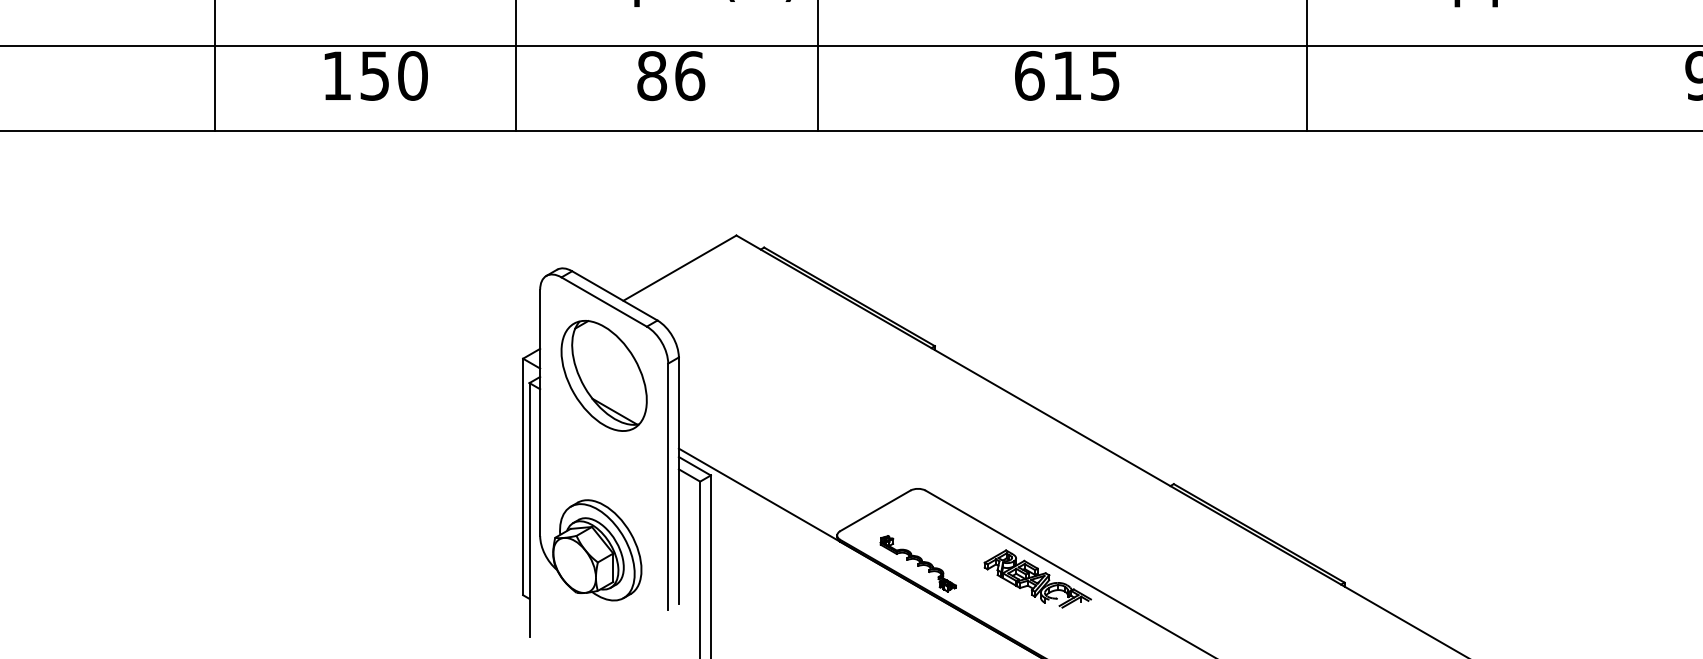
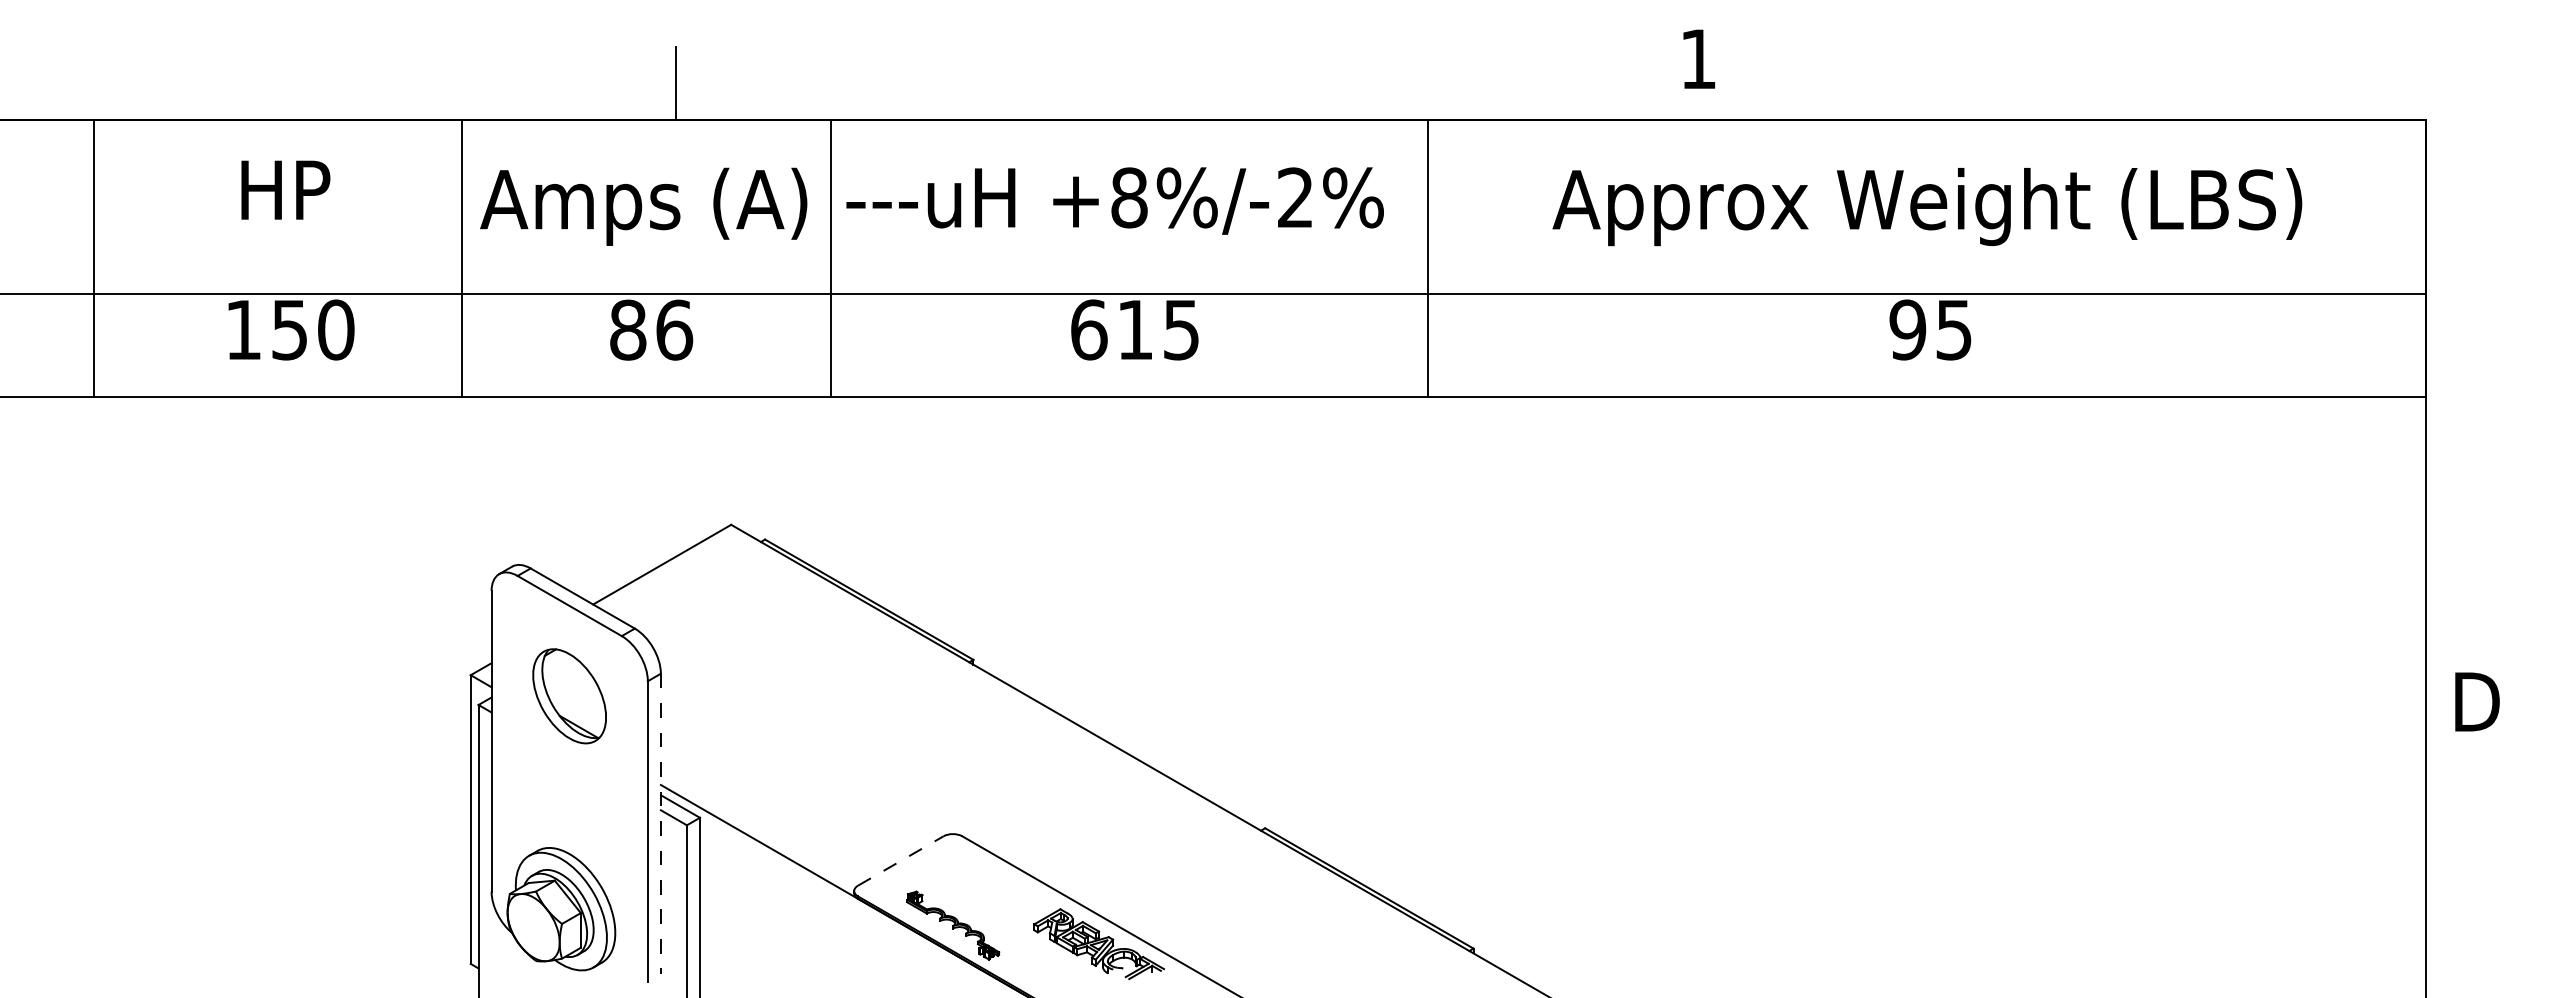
part: (604, 376) -> (569, 696), size x0.7
line: (678, 480) -> (660, 824), solid -> dashed
line: (875, 510) -> (901, 860), solid -> dashed

